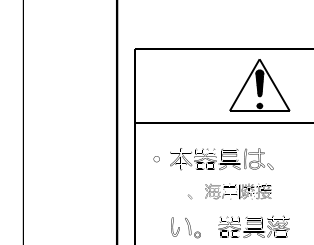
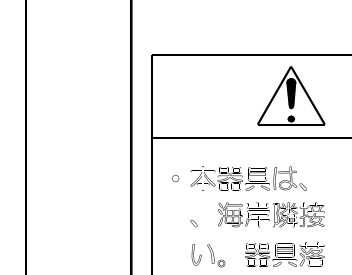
part: (229, 191) -> (257, 214), size x1.43

